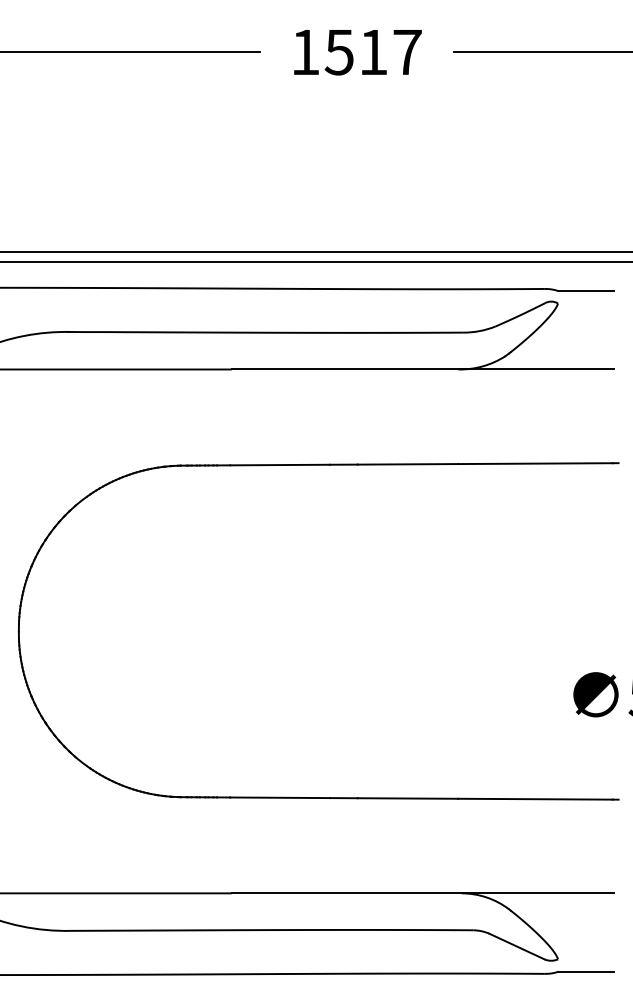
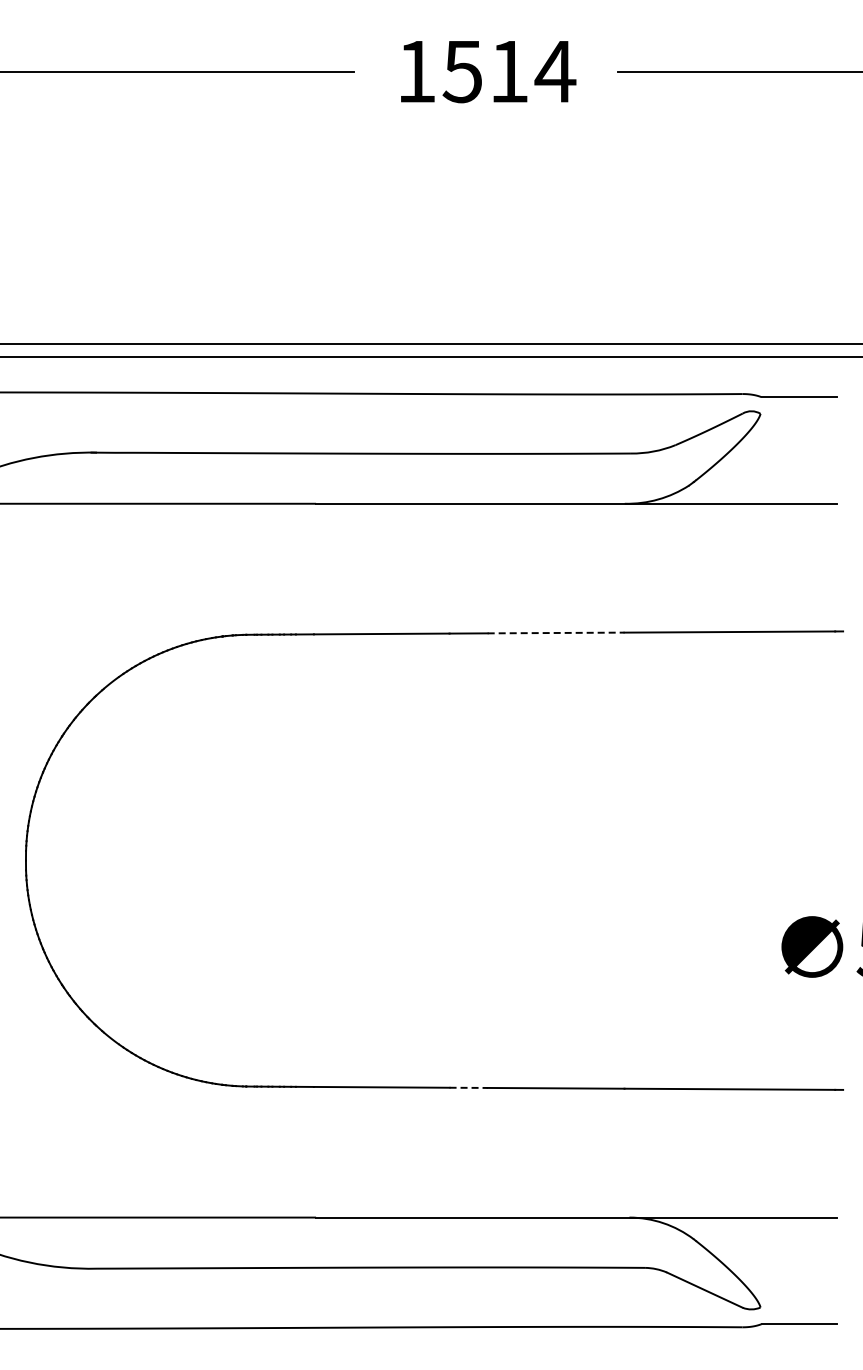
text: (407, 52) -> (555, 71), 1517 -> 1514
line: (408, 463) -> (556, 632), solid -> dashed
line: (344, 797) -> (469, 1087), solid -> dashed

